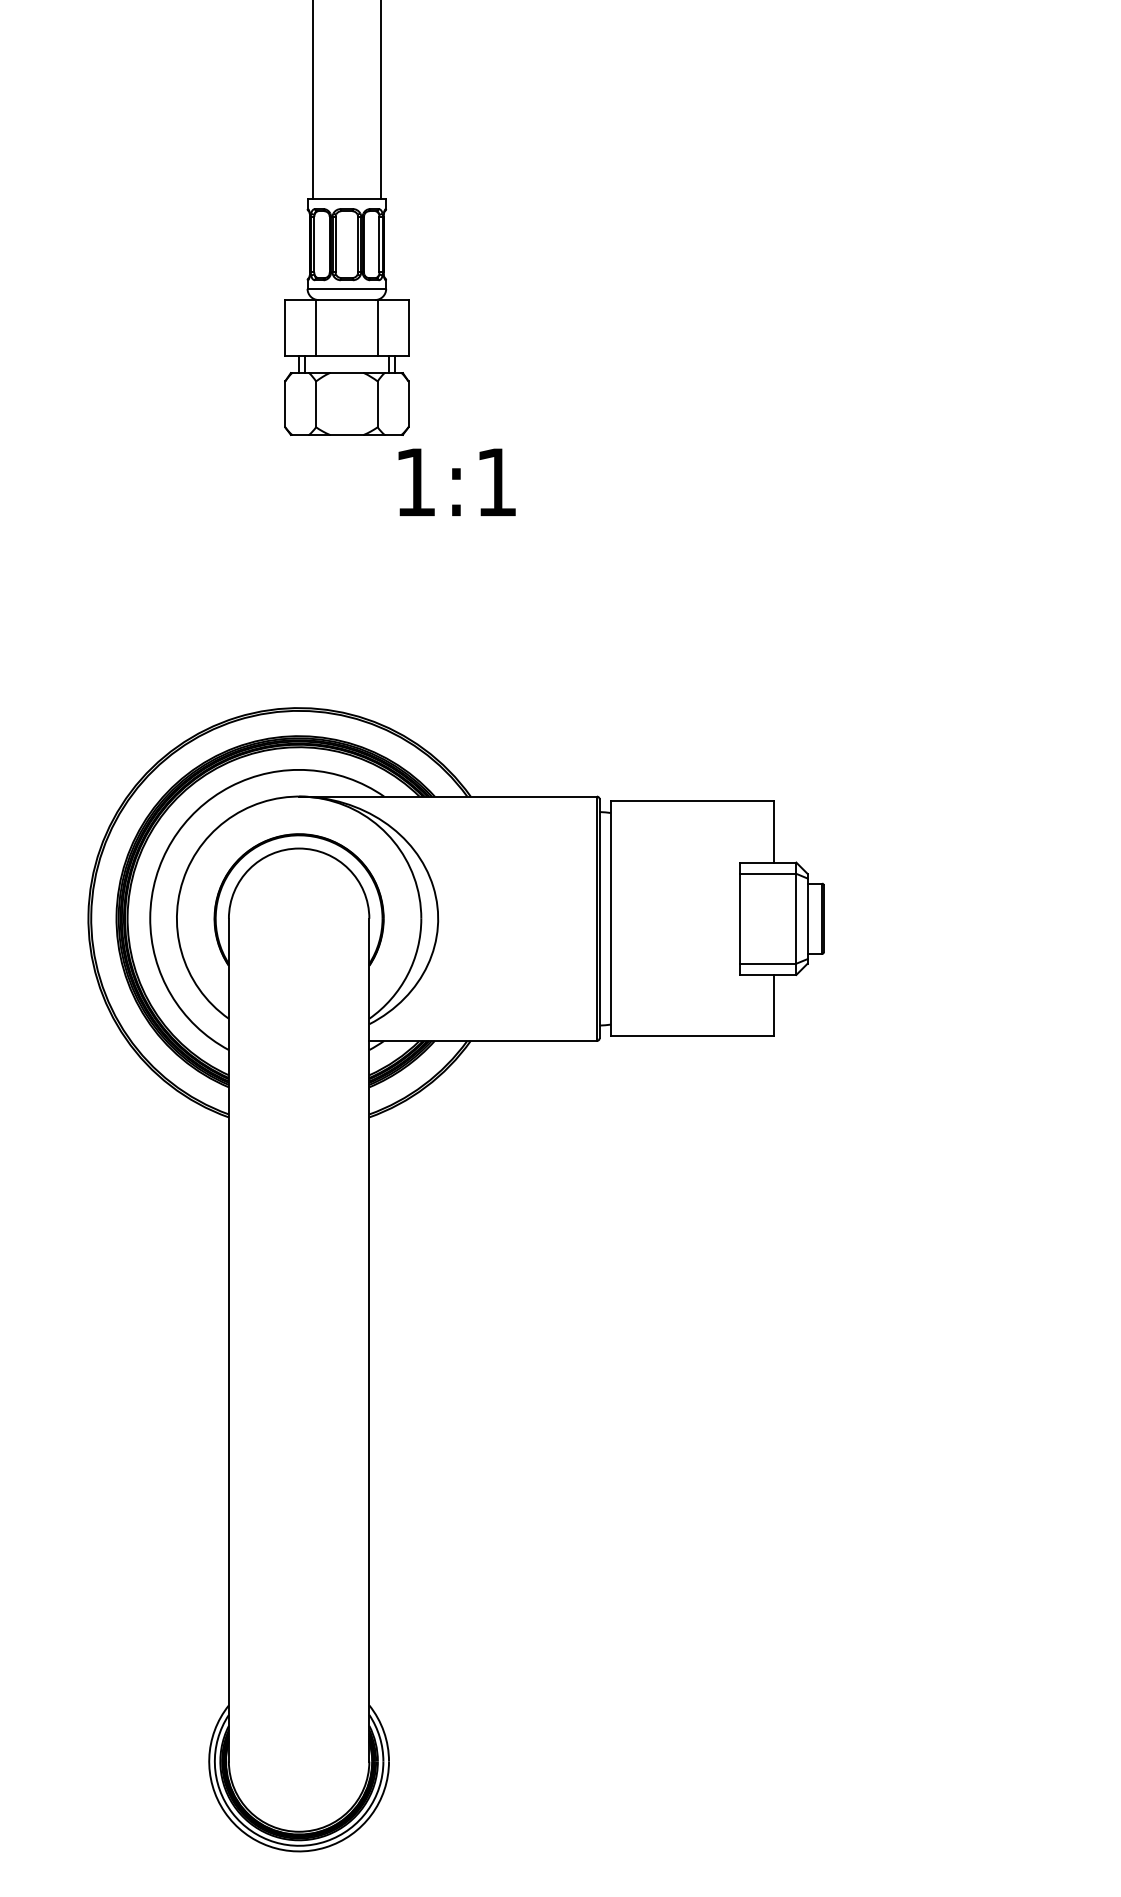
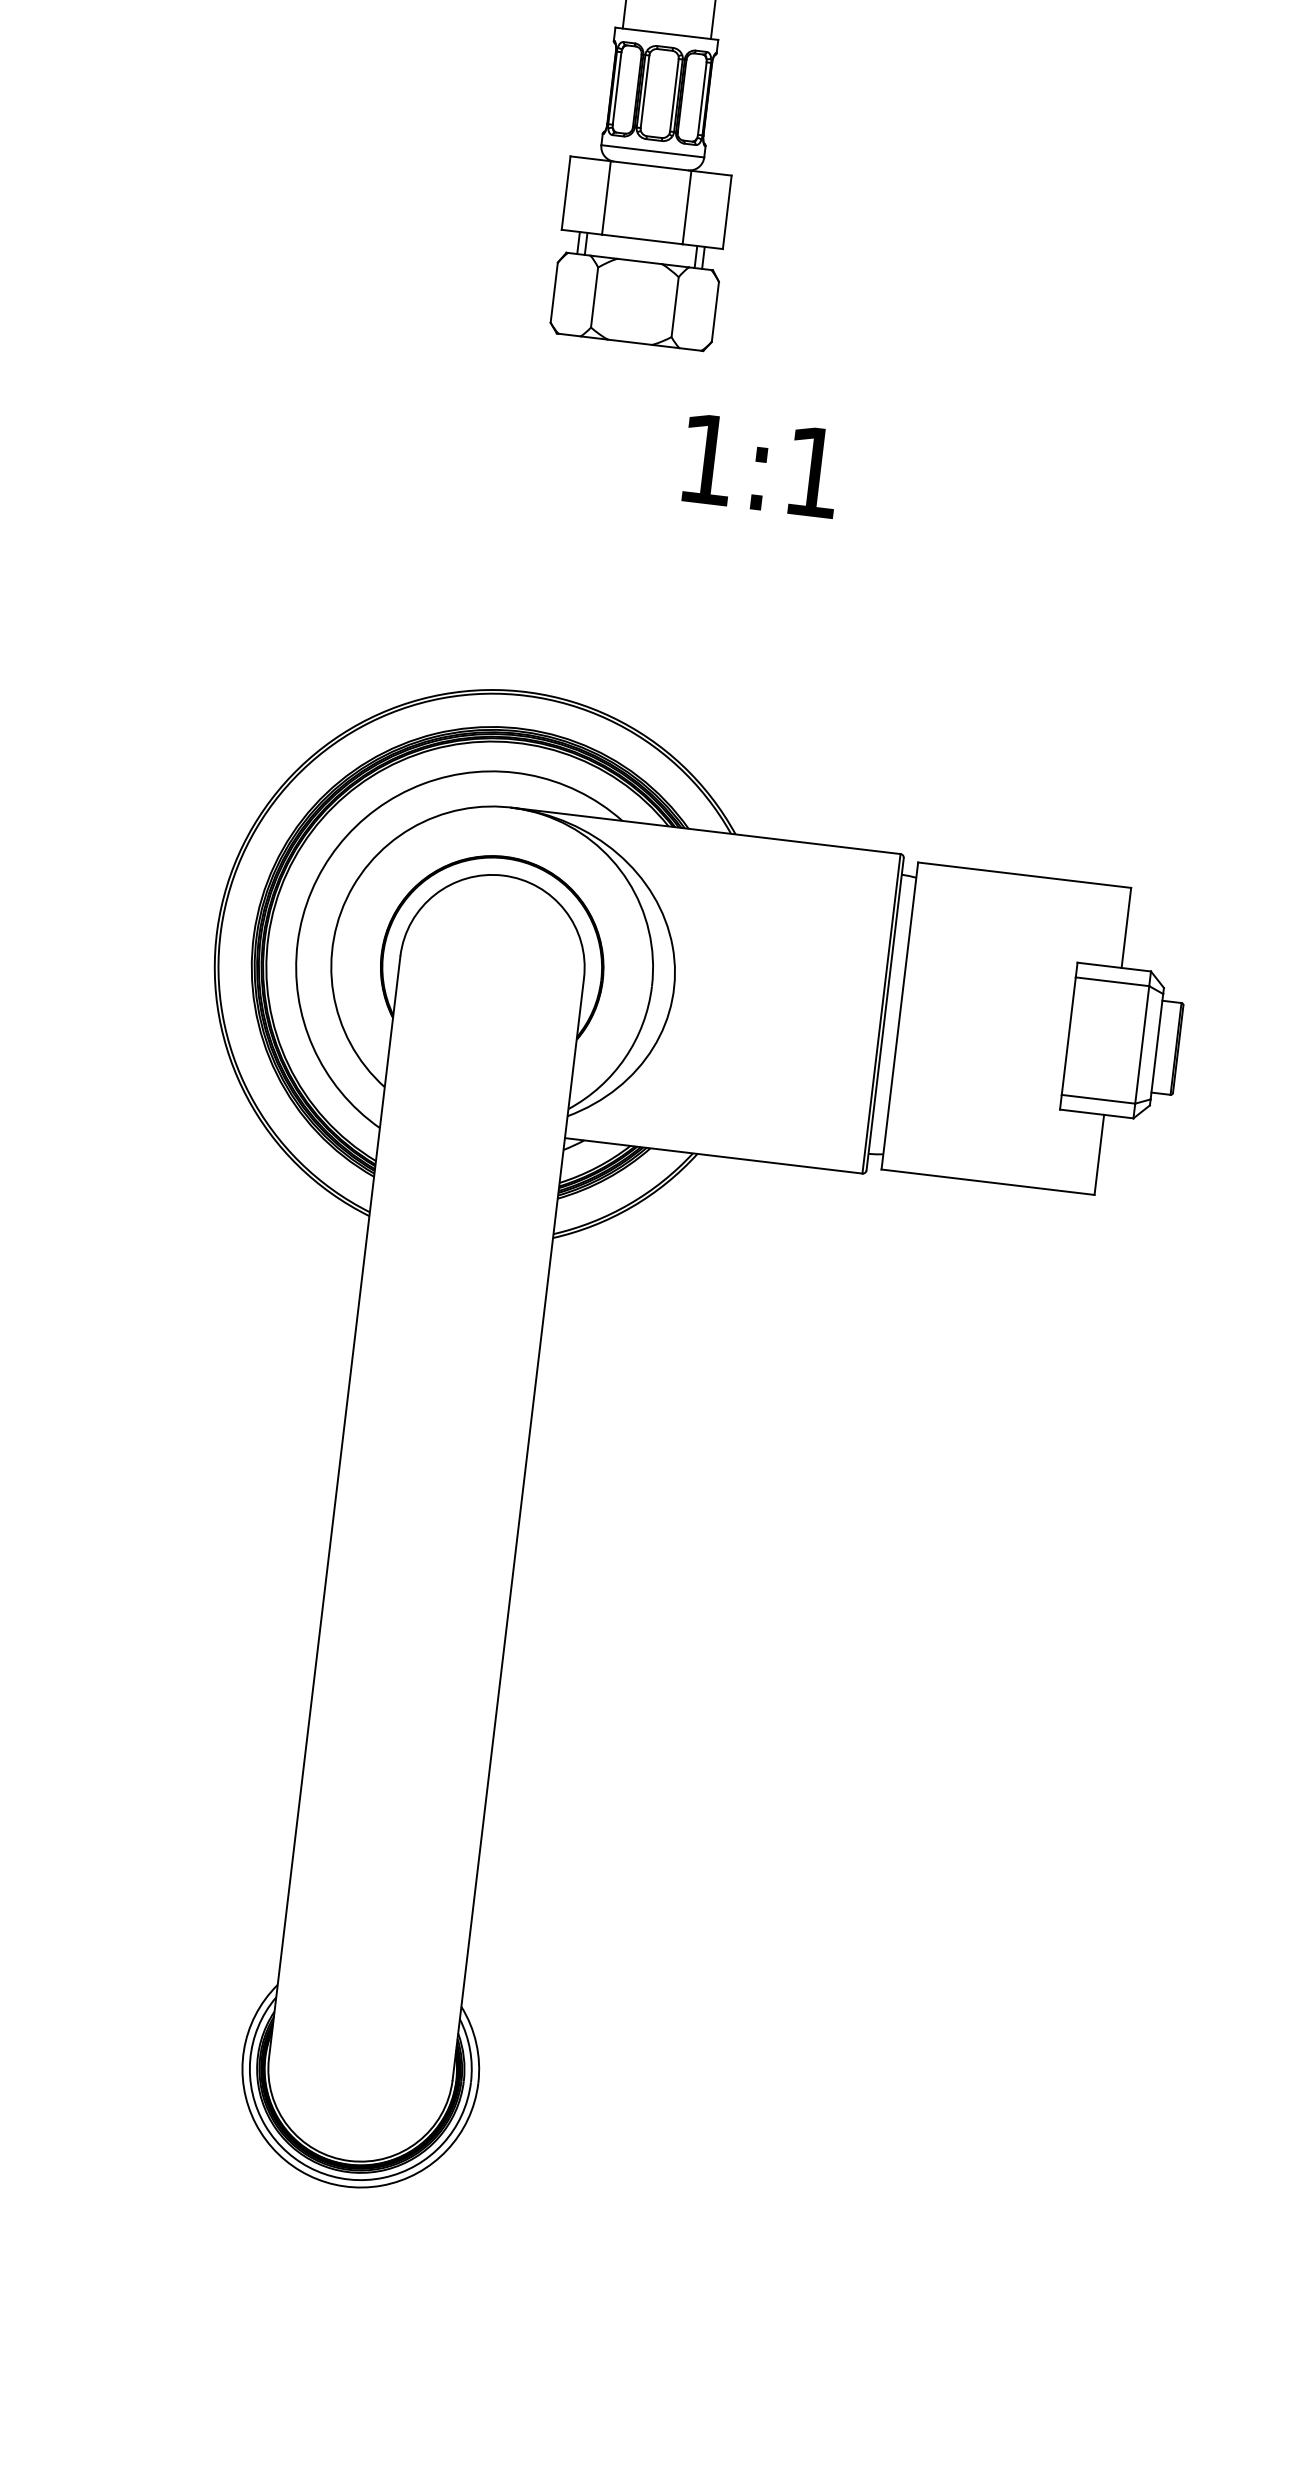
text: (456, 481) -> (760, 464), moved

